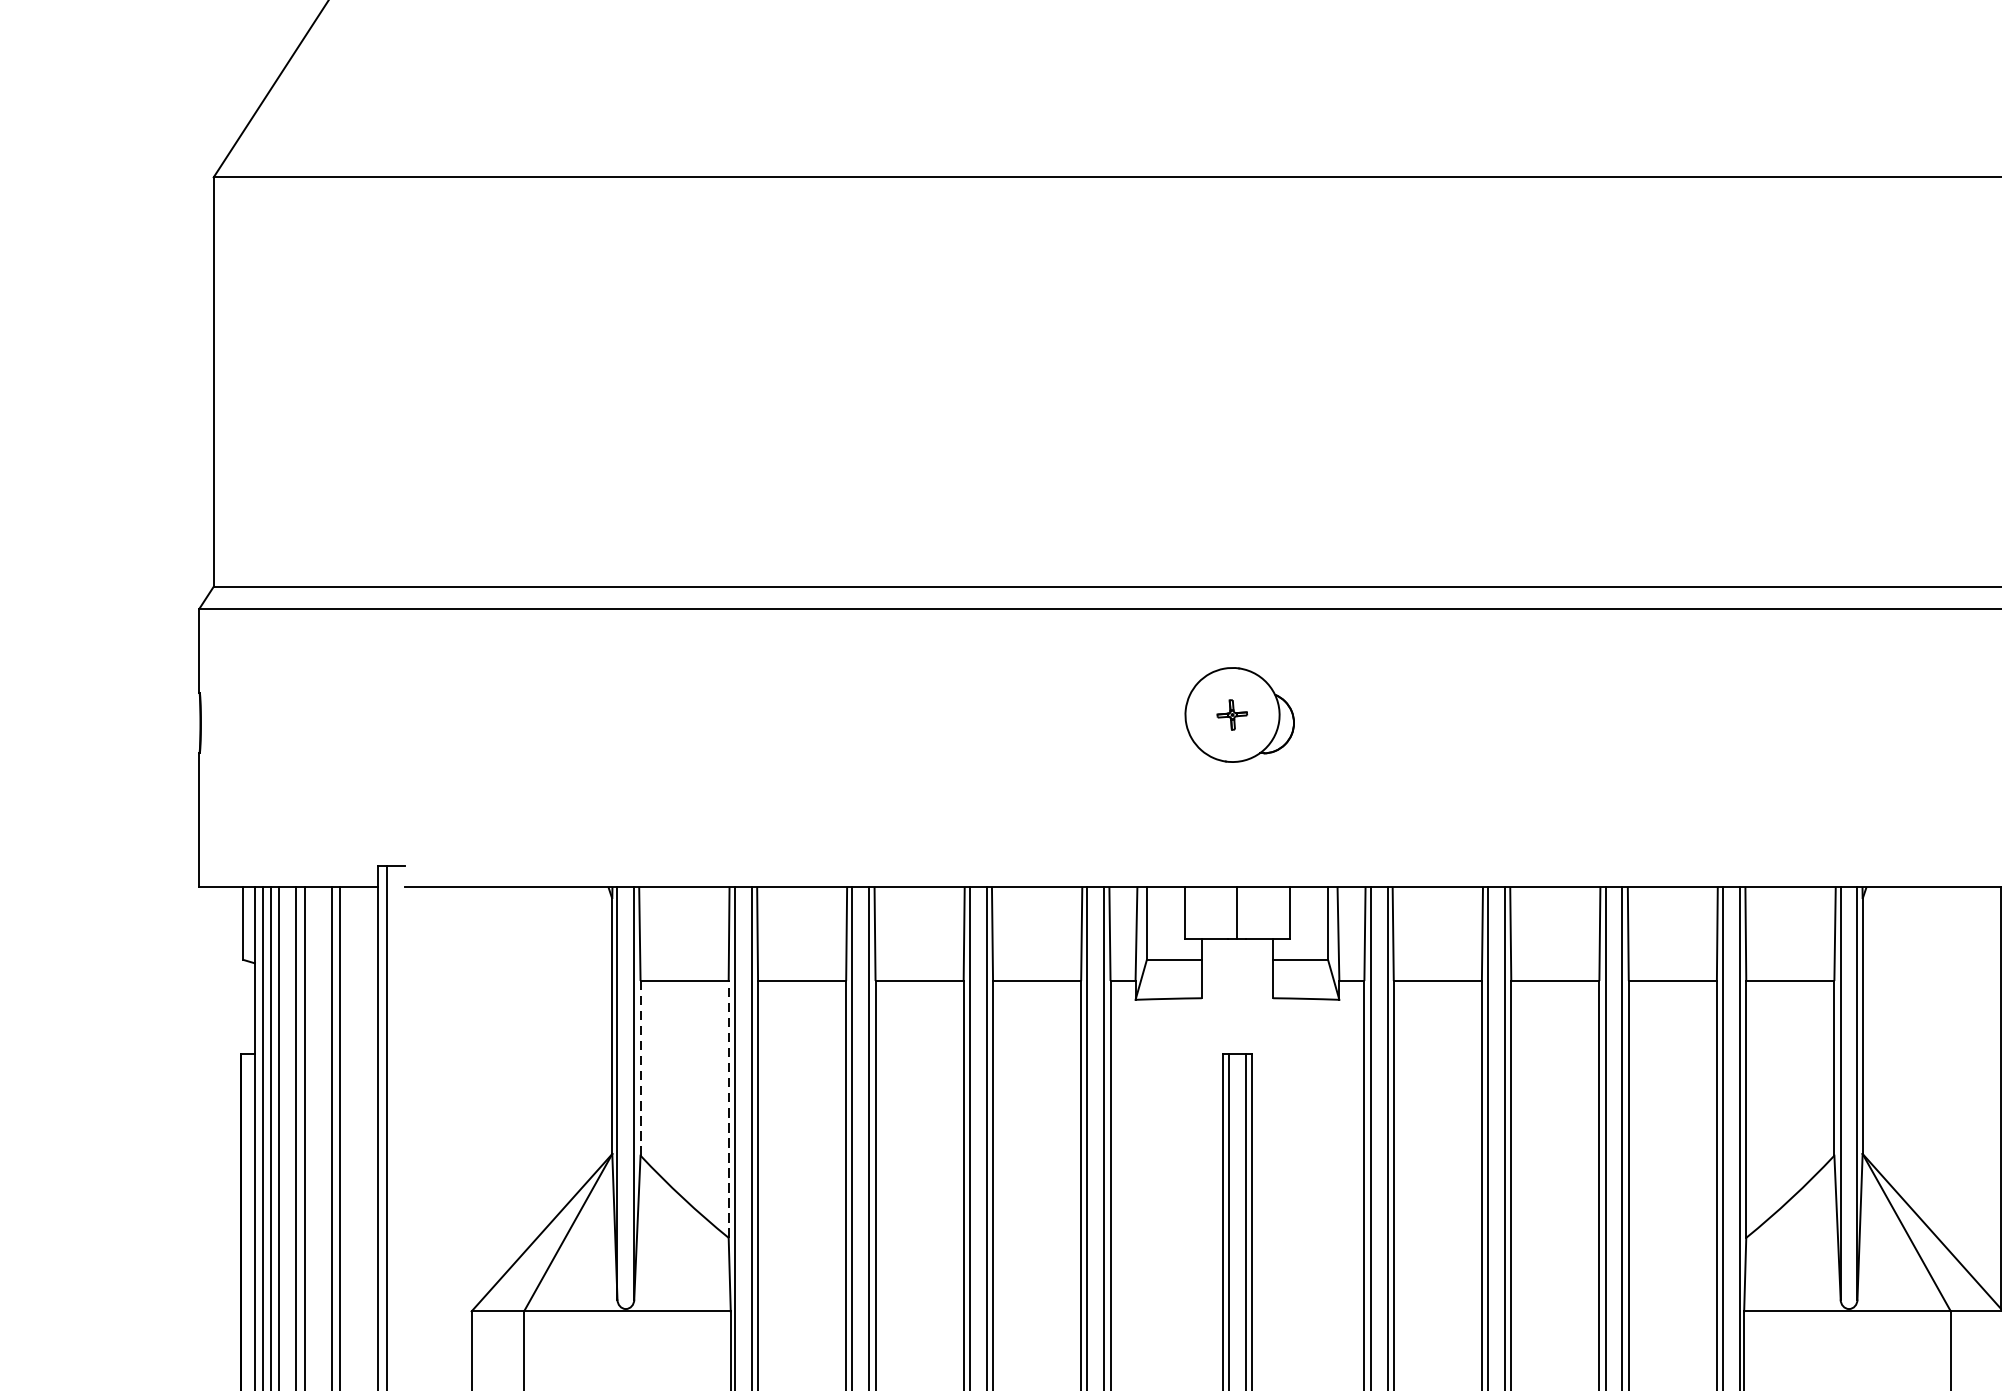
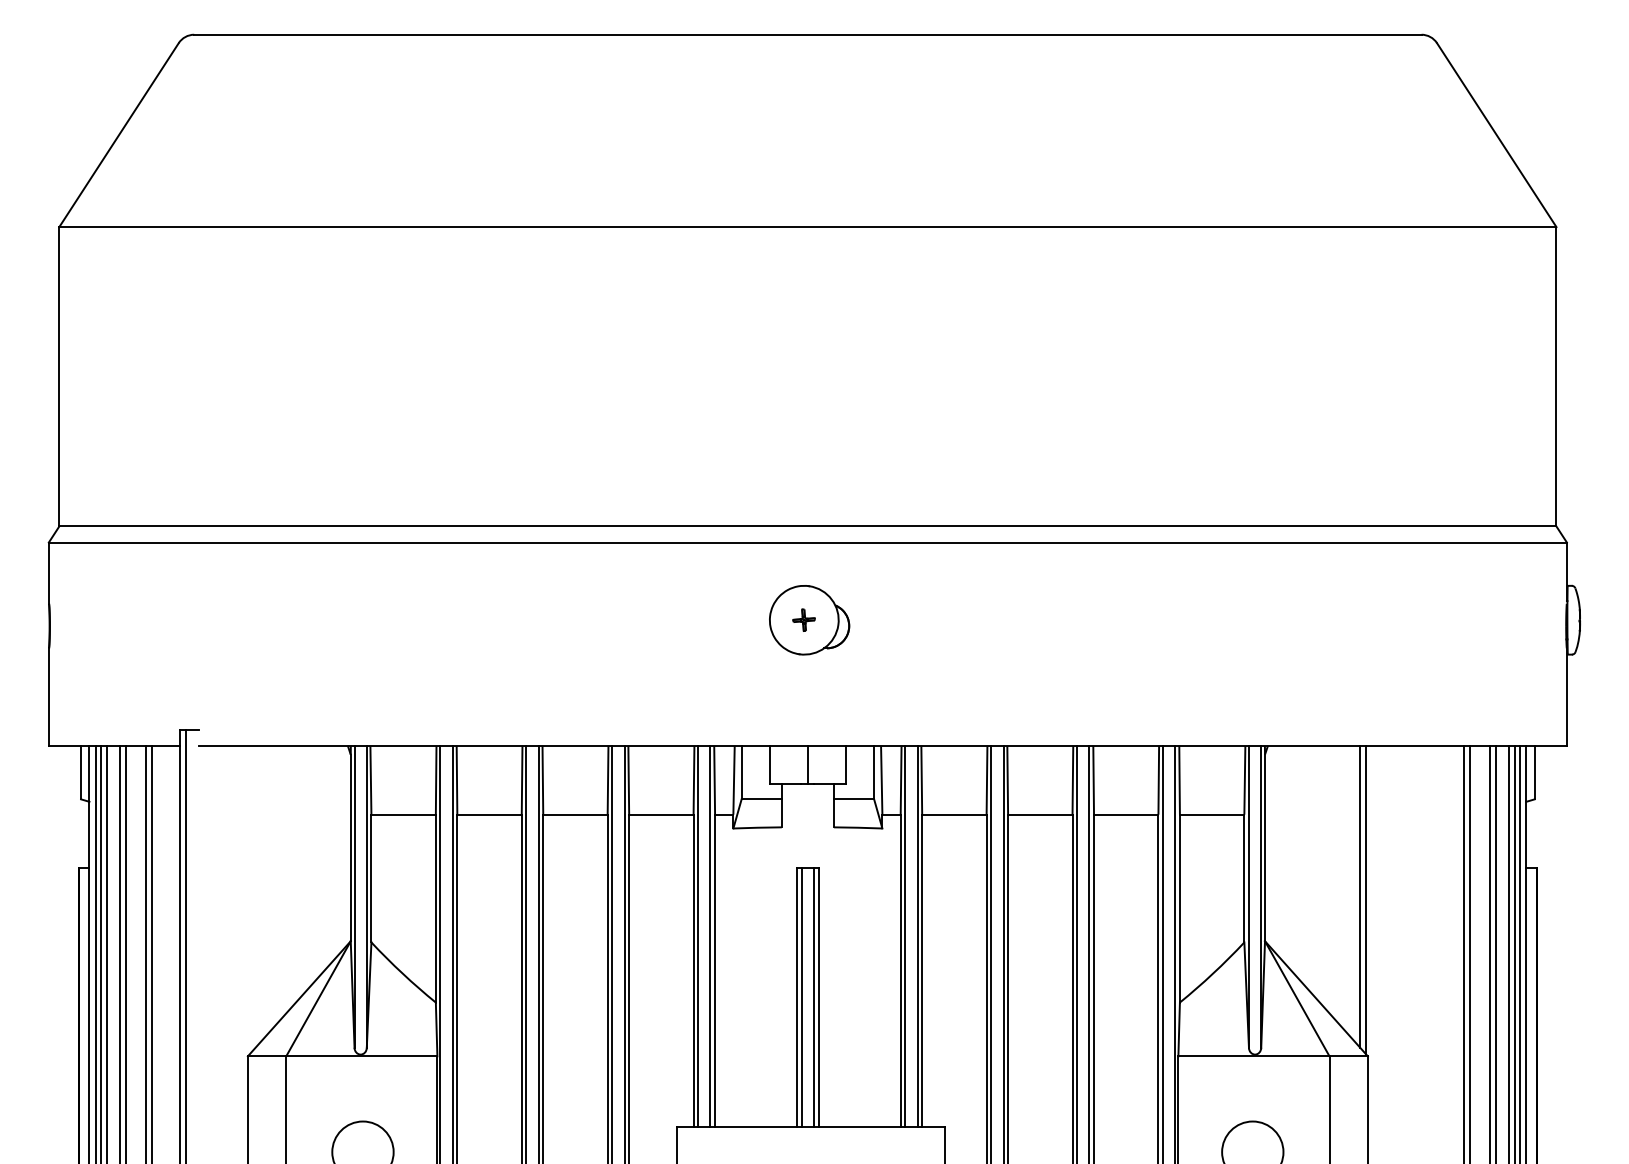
line: (640, 1068) -> (371, 878), dashed -> solid
line: (1993, 1092) -> (1360, 896), added
line: (728, 1109) -> (435, 908), dashed -> solid

